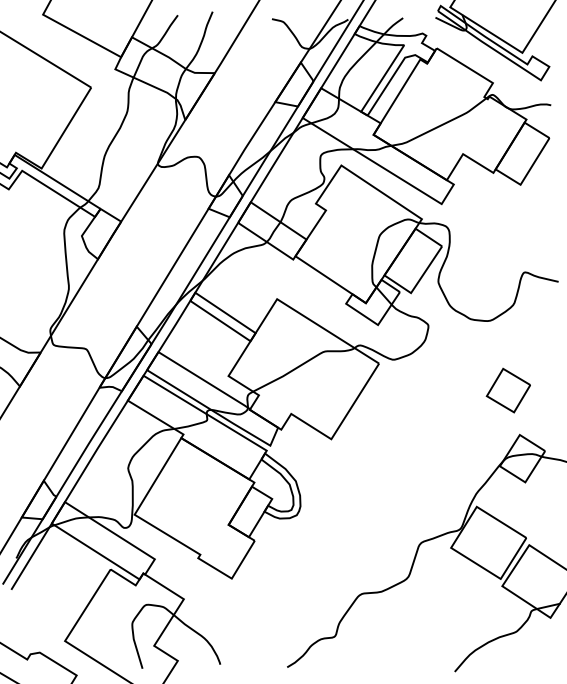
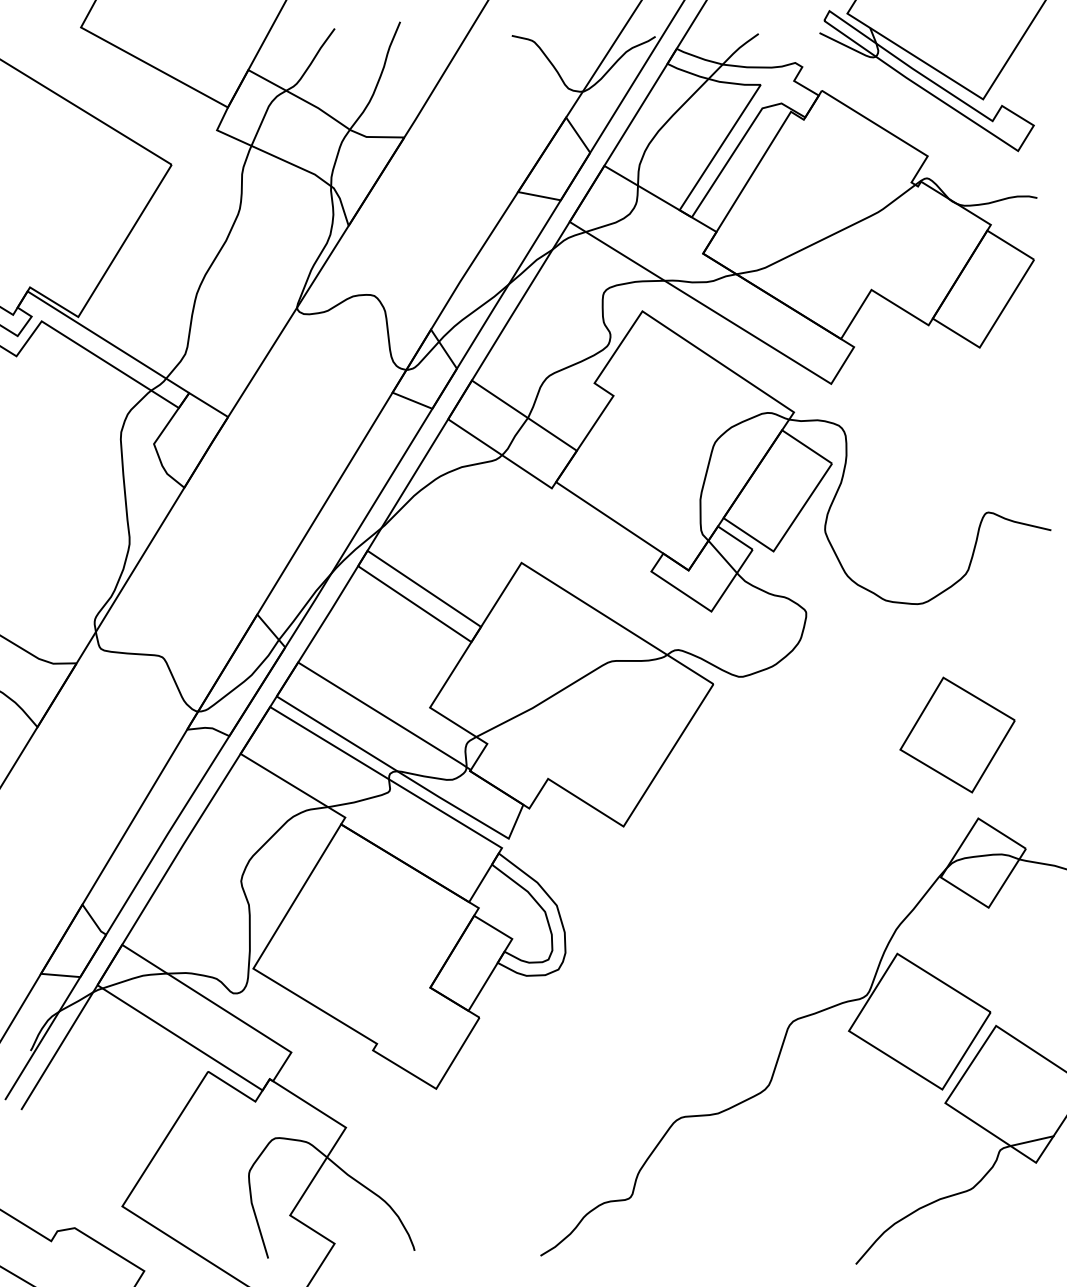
part: (507, 390) -> (955, 734), size x1.4

